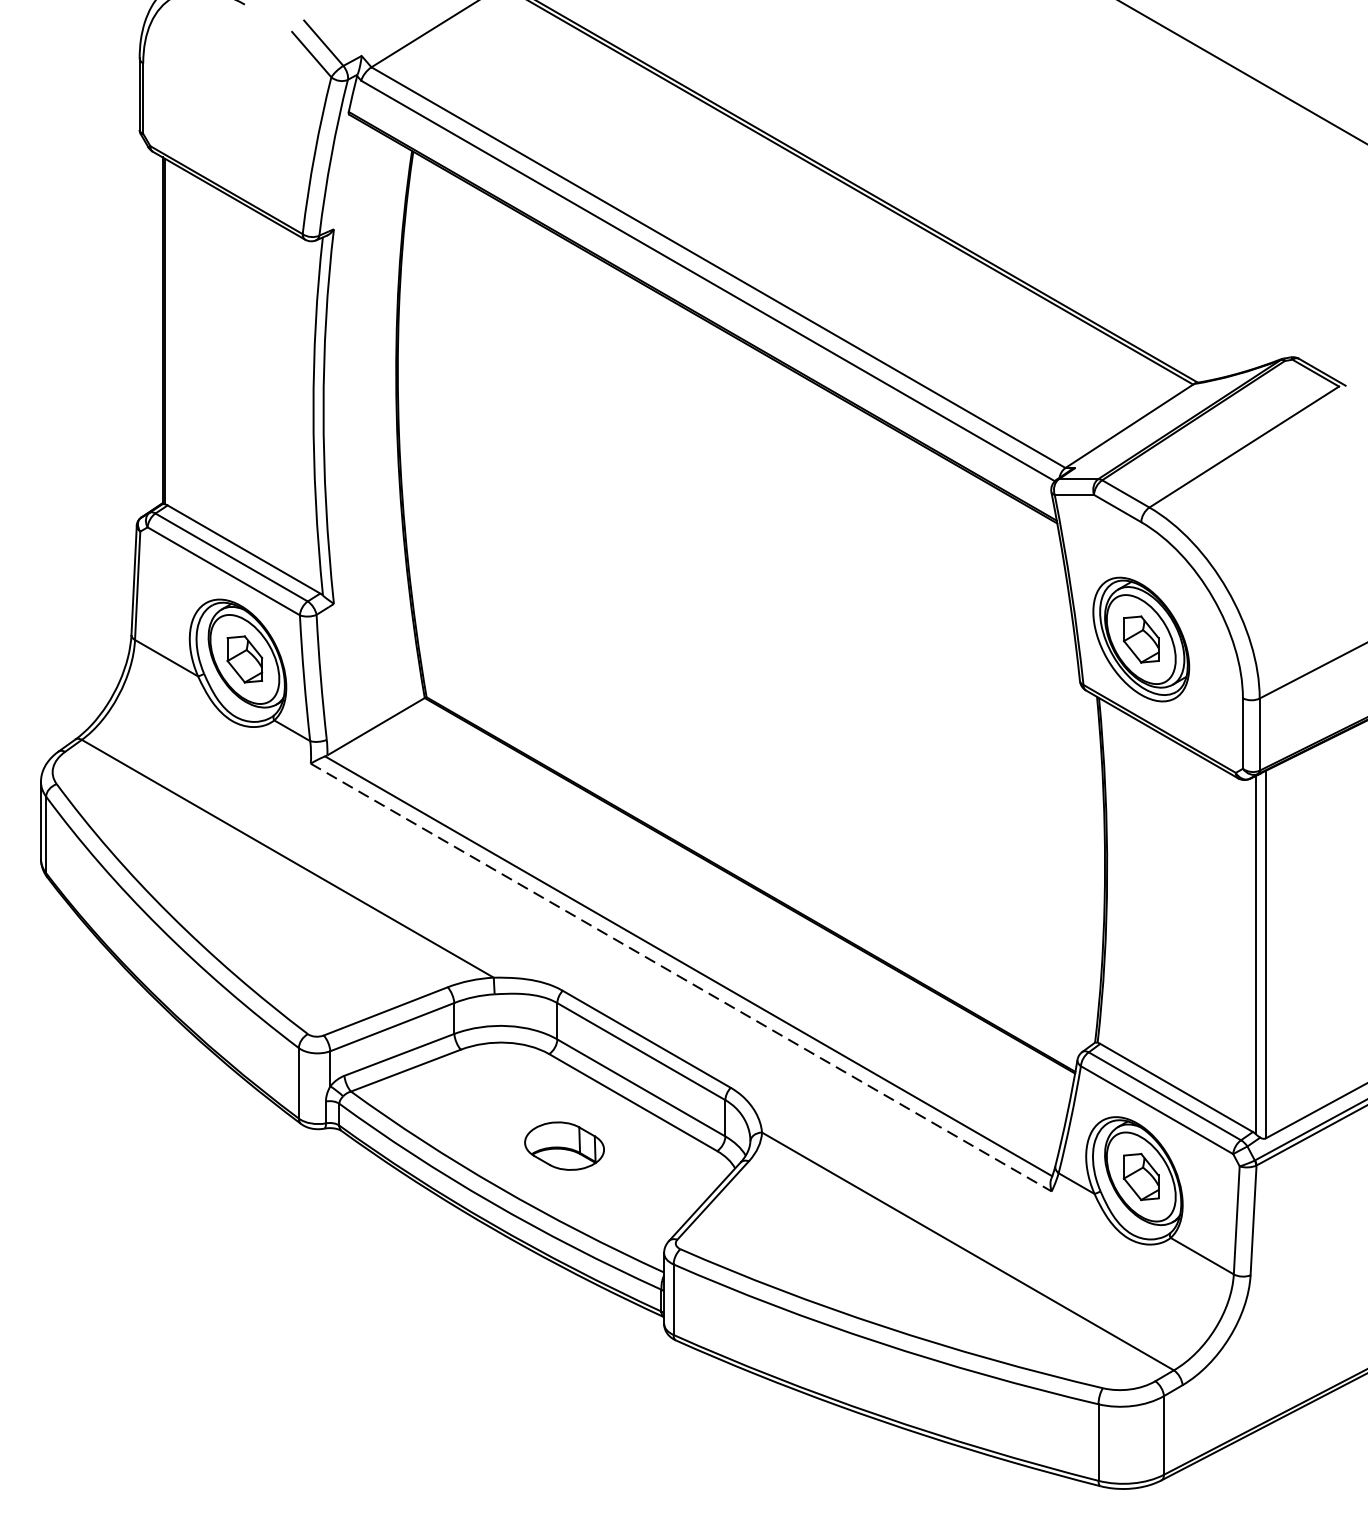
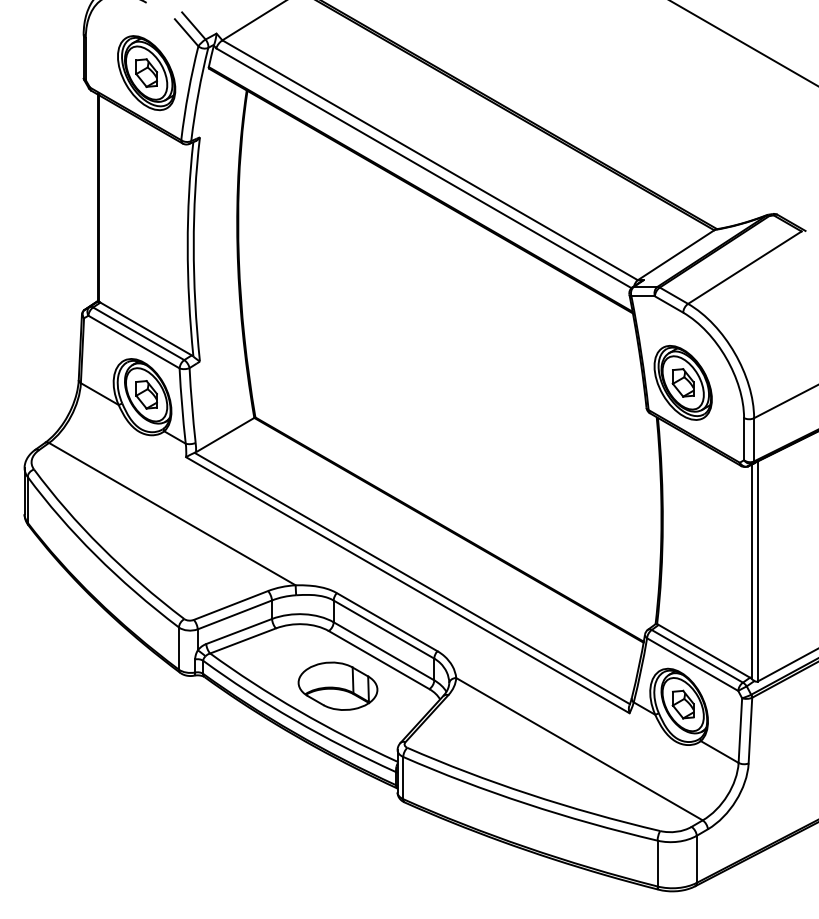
part: (244, 122) -> (146, 73), added
line: (682, 977) -> (408, 585), dashed -> solid
part: (563, 1145) -> (337, 685), size x1.67

